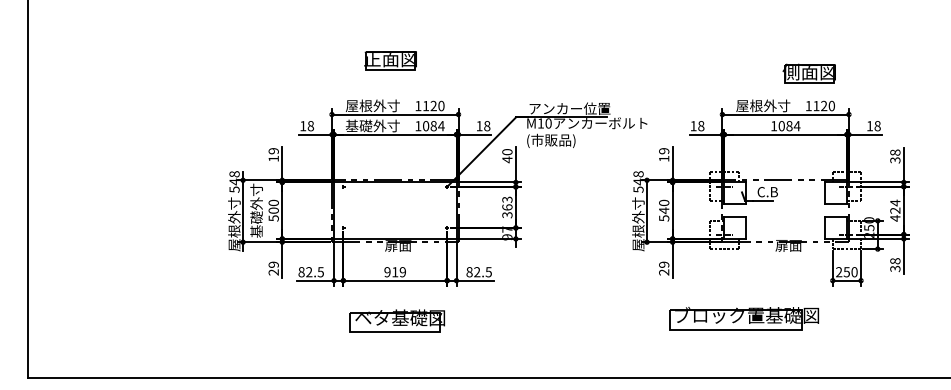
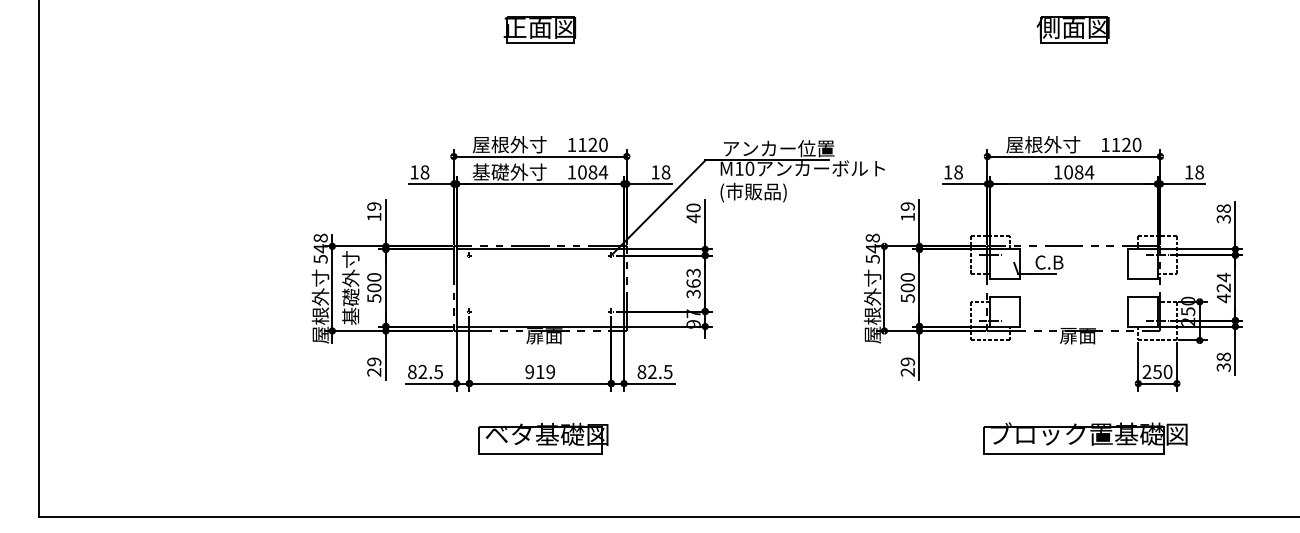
part: (390, 60) -> (539, 29), moved
part: (808, 73) -> (1072, 29), moved
text: (663, 210) -> (907, 287), 540 -> 500
part: (744, 318) -> (1085, 438), moved

